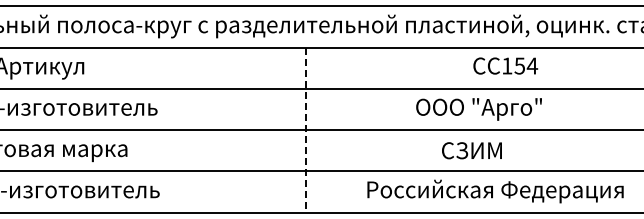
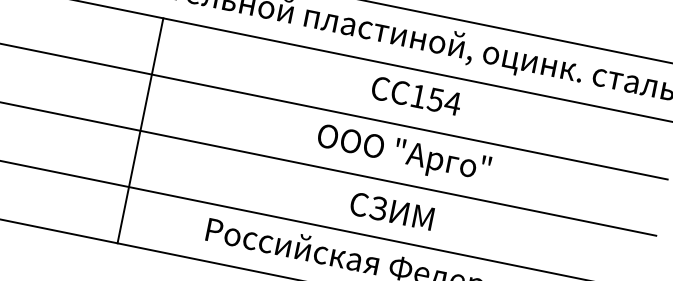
text: (505, 65) -> (416, 95), moved
text: (478, 109) -> (402, 154), moved
line: (306, 130) -> (140, 131), dashed -> solid
text: (471, 150) -> (391, 210), moved

